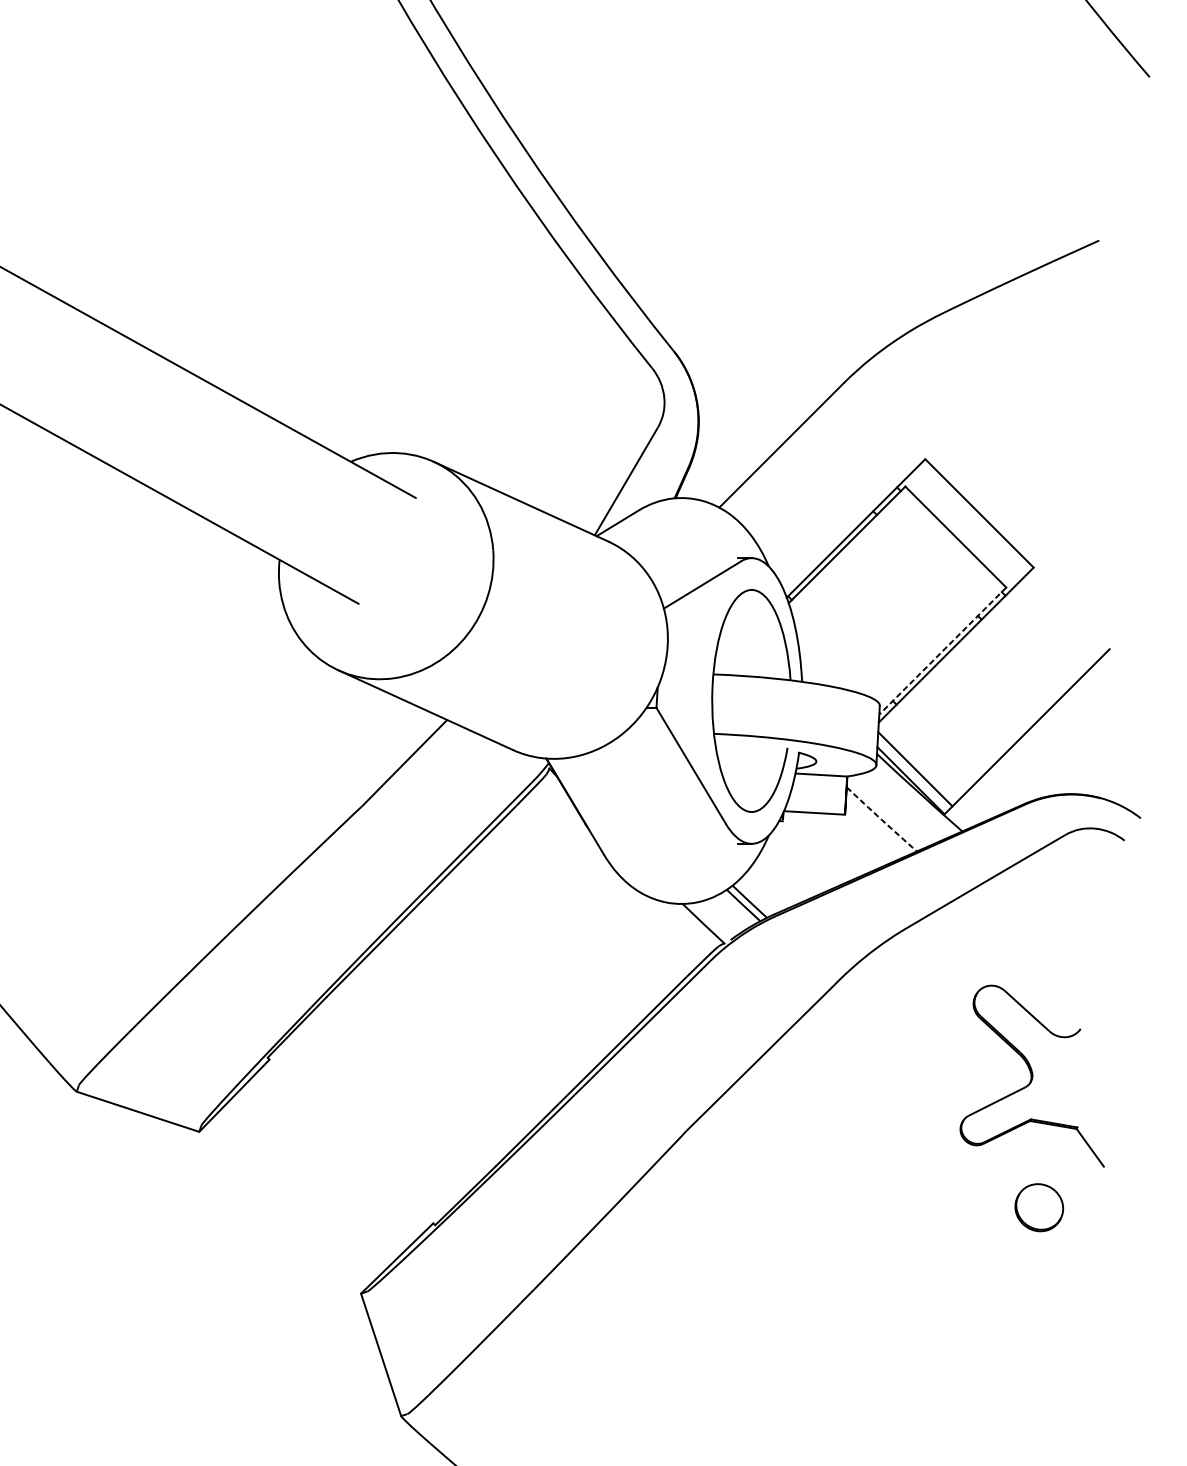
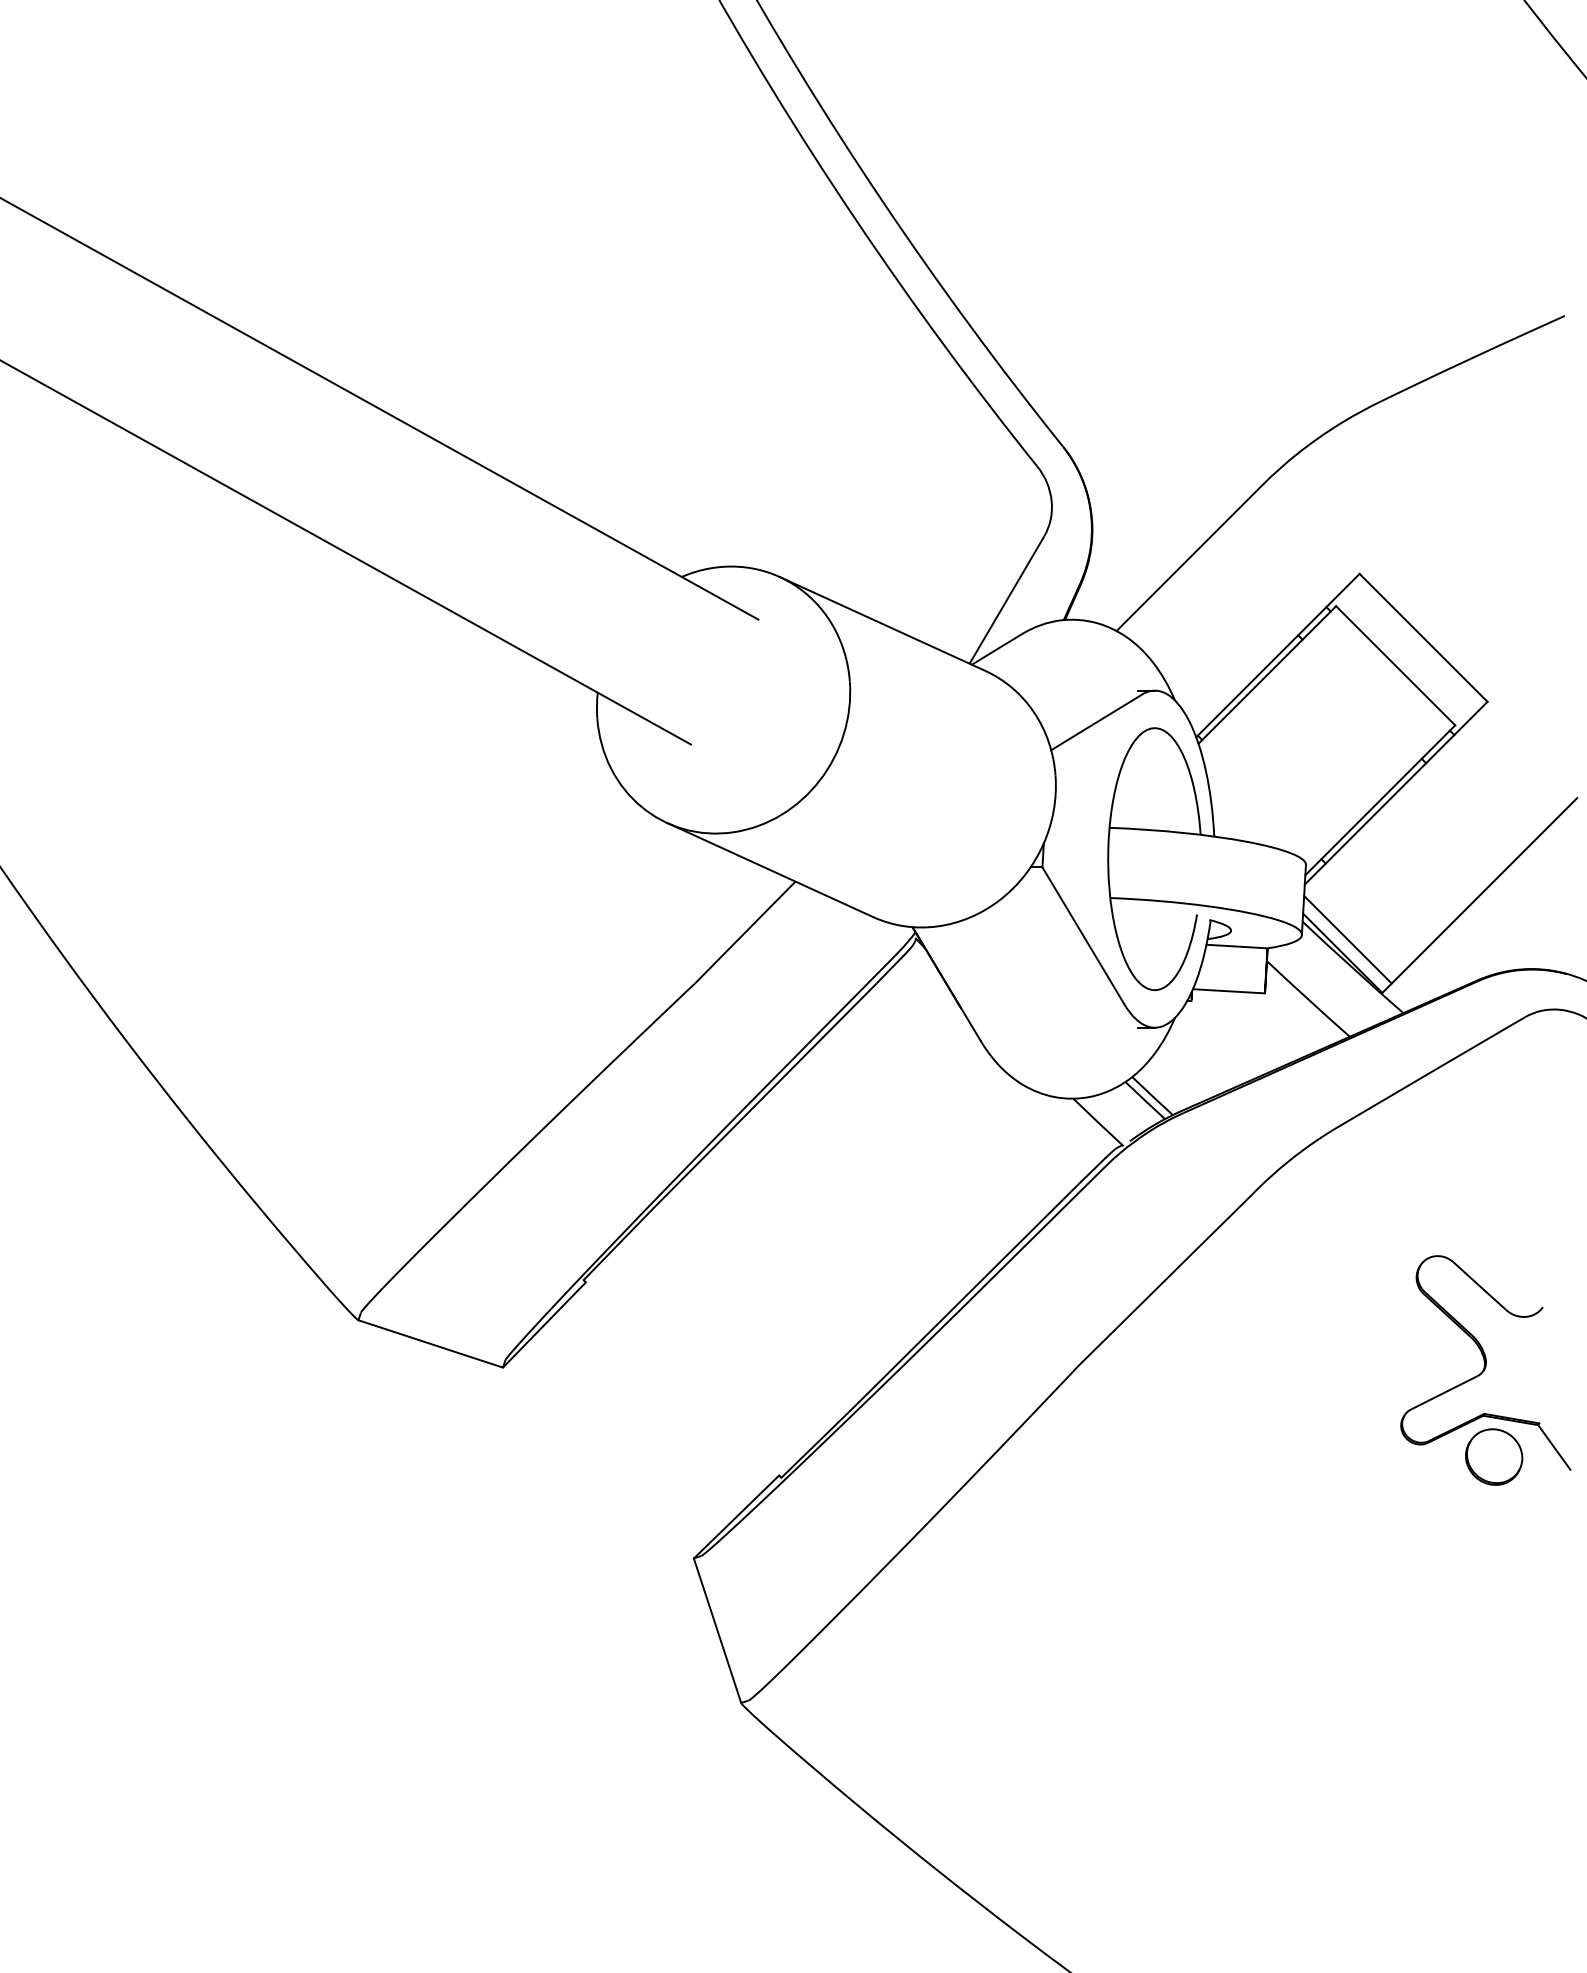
line: (942, 651) -> (1380, 800), dashed -> solid
arc: (881, 819) -> (1308, 999), dashed -> solid
part: (1031, 1075) -> (1485, 1362), moved

